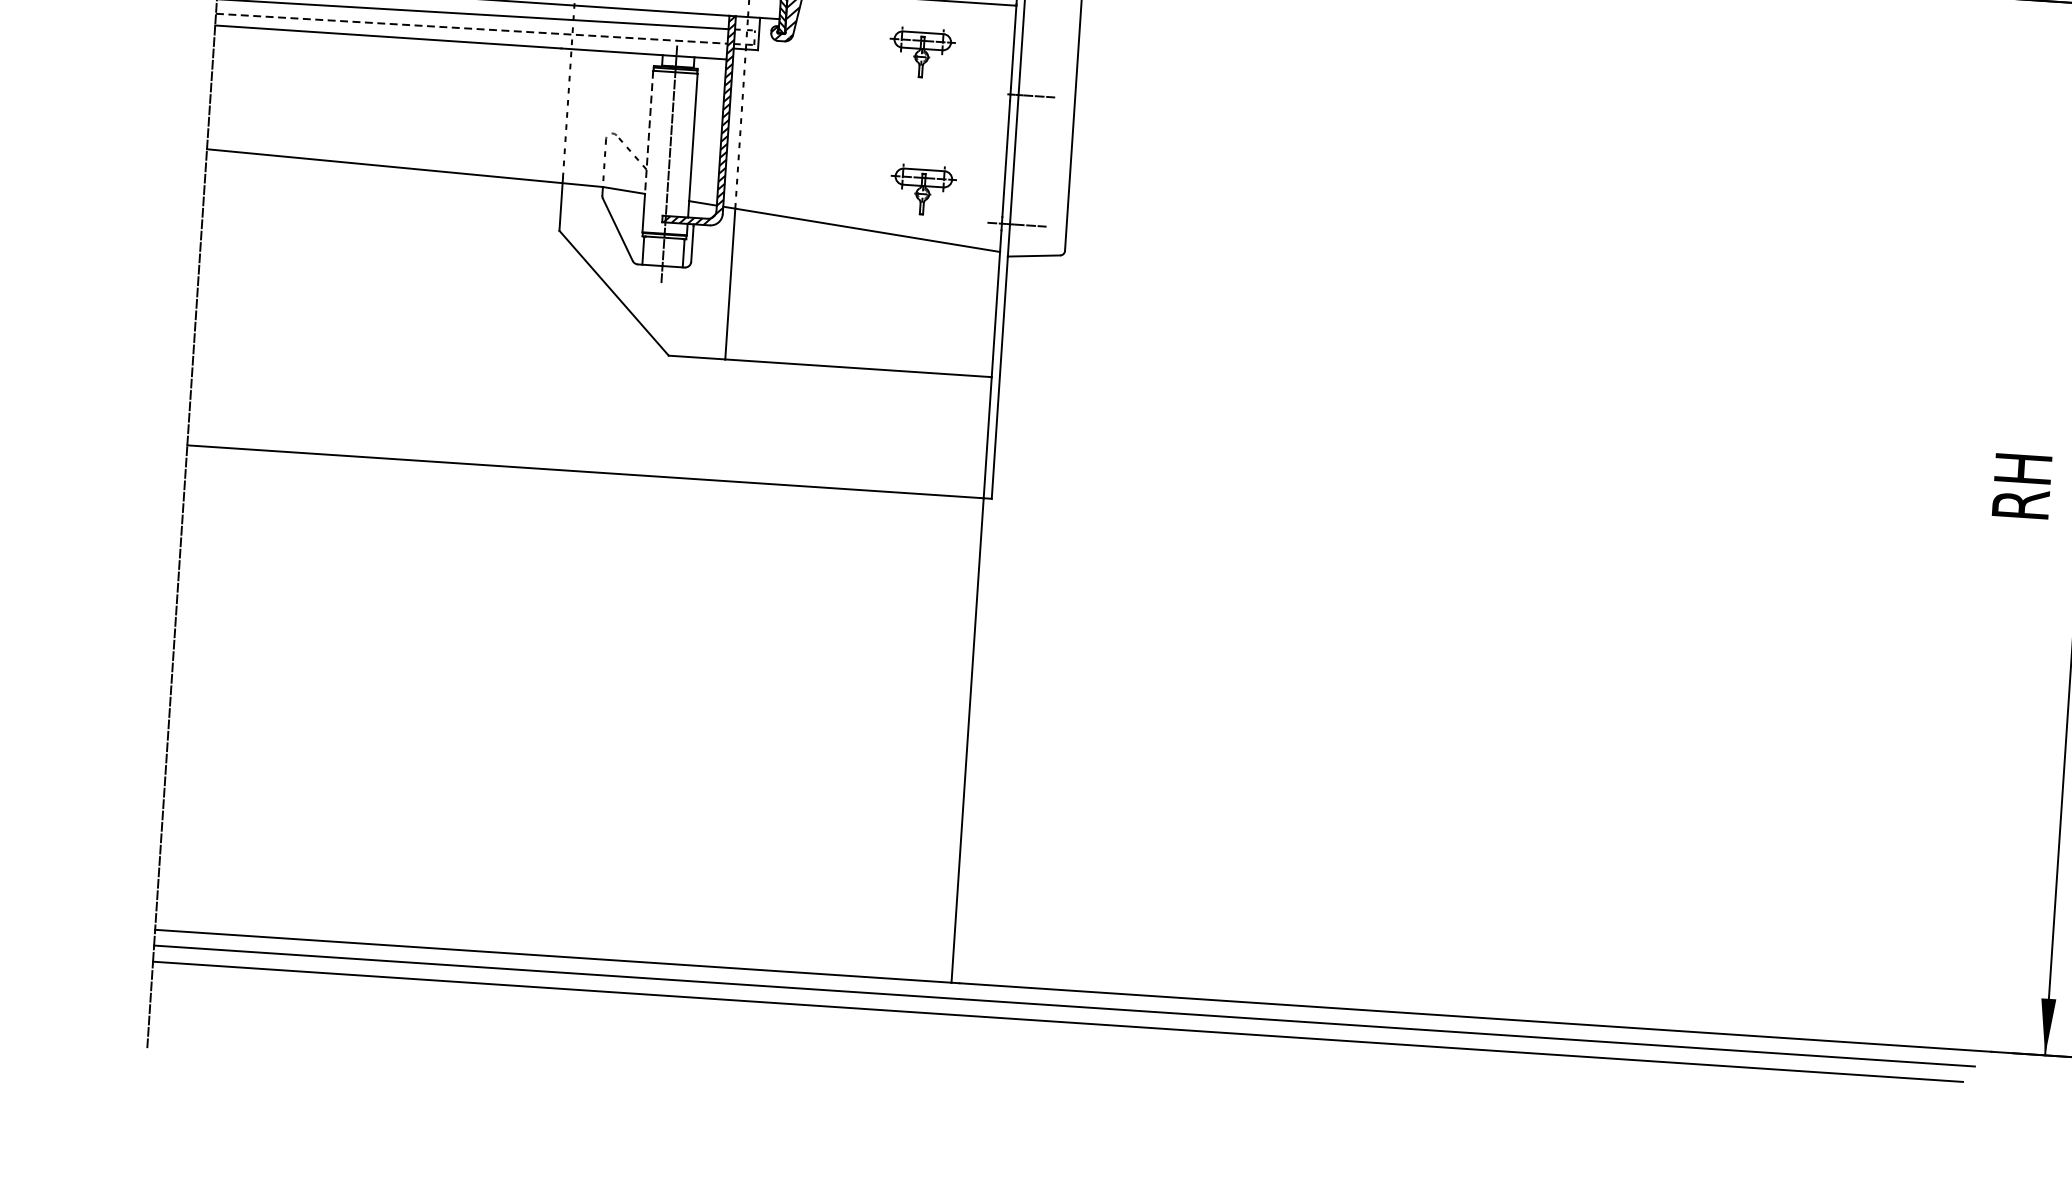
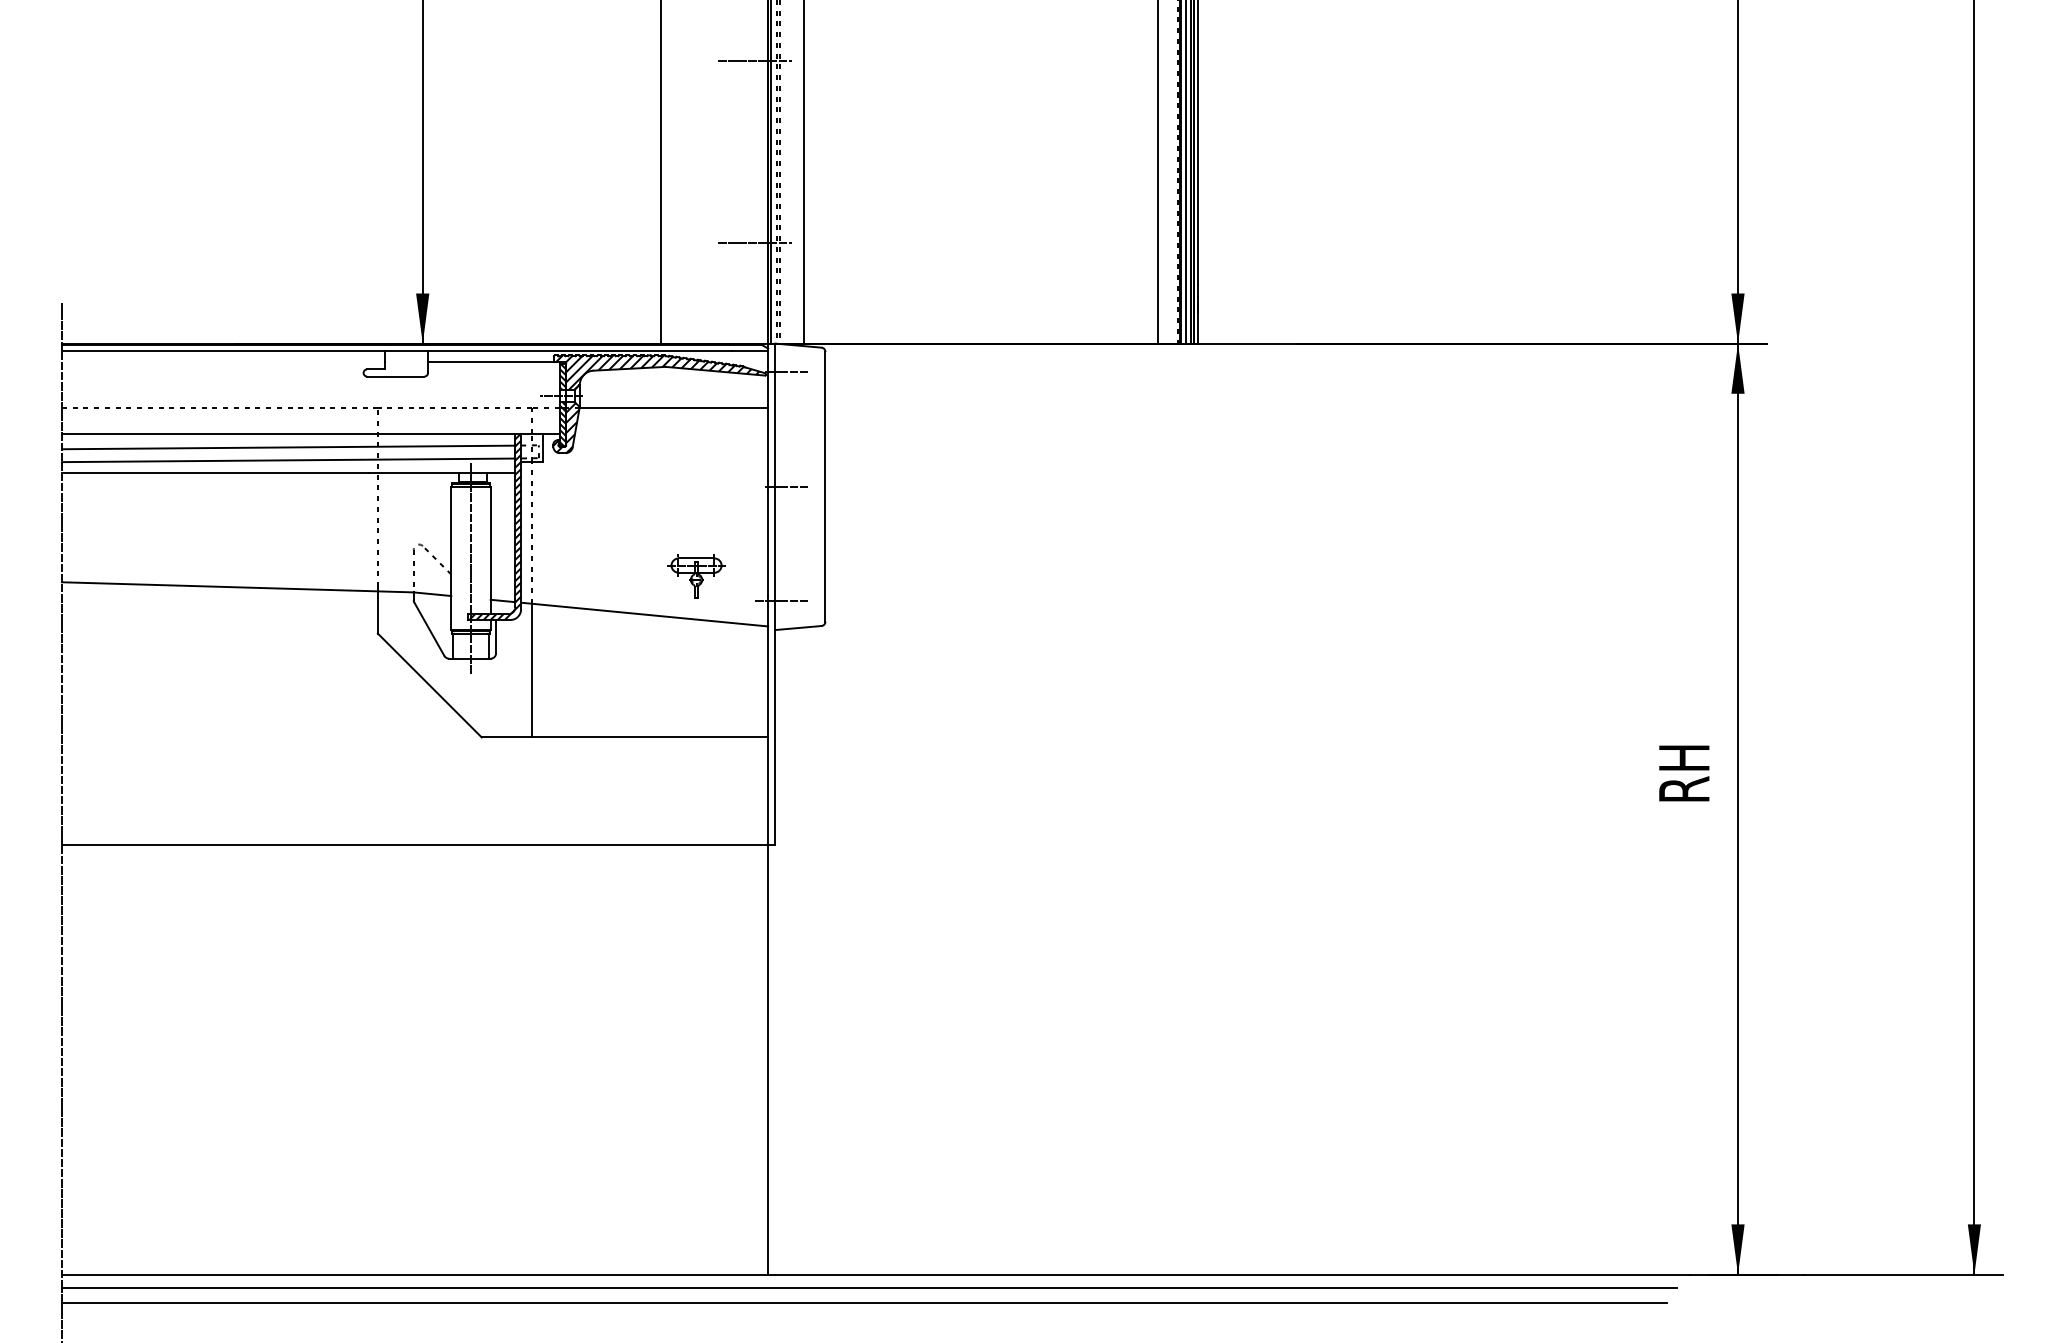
line: (471, 28) -> (288, 460), dashed -> solid
part: (921, 53) -> (687, 455), removed
line: (649, 132) -> (451, 541), dashed -> solid

